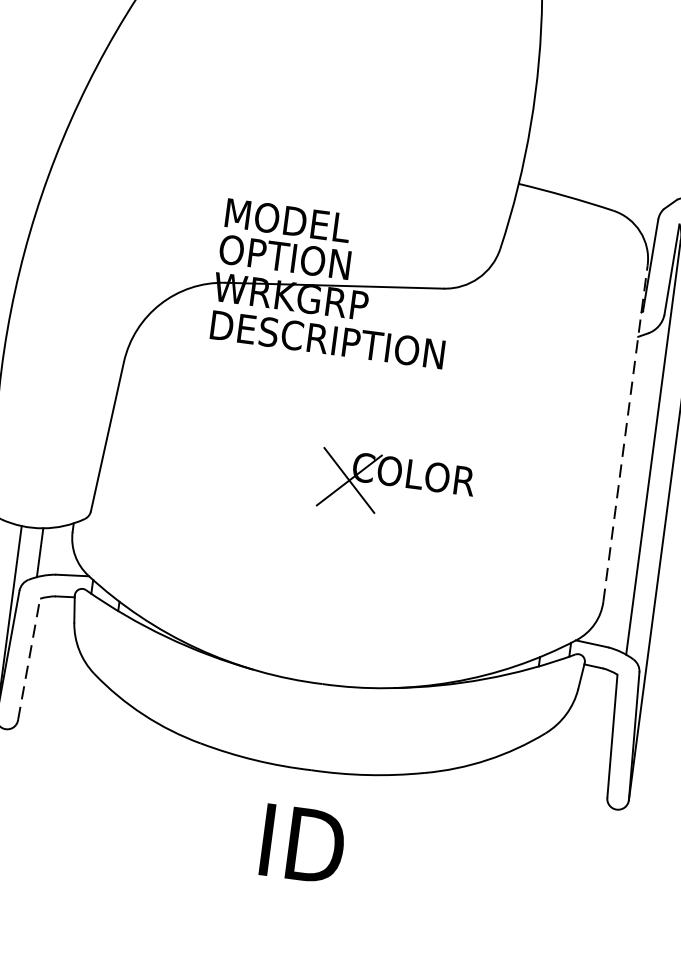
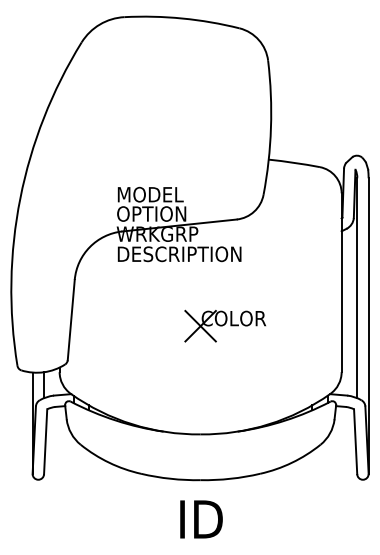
line: (625, 433) -> (341, 282), dashed -> solid
line: (28, 658) -> (45, 441), dashed -> solid

